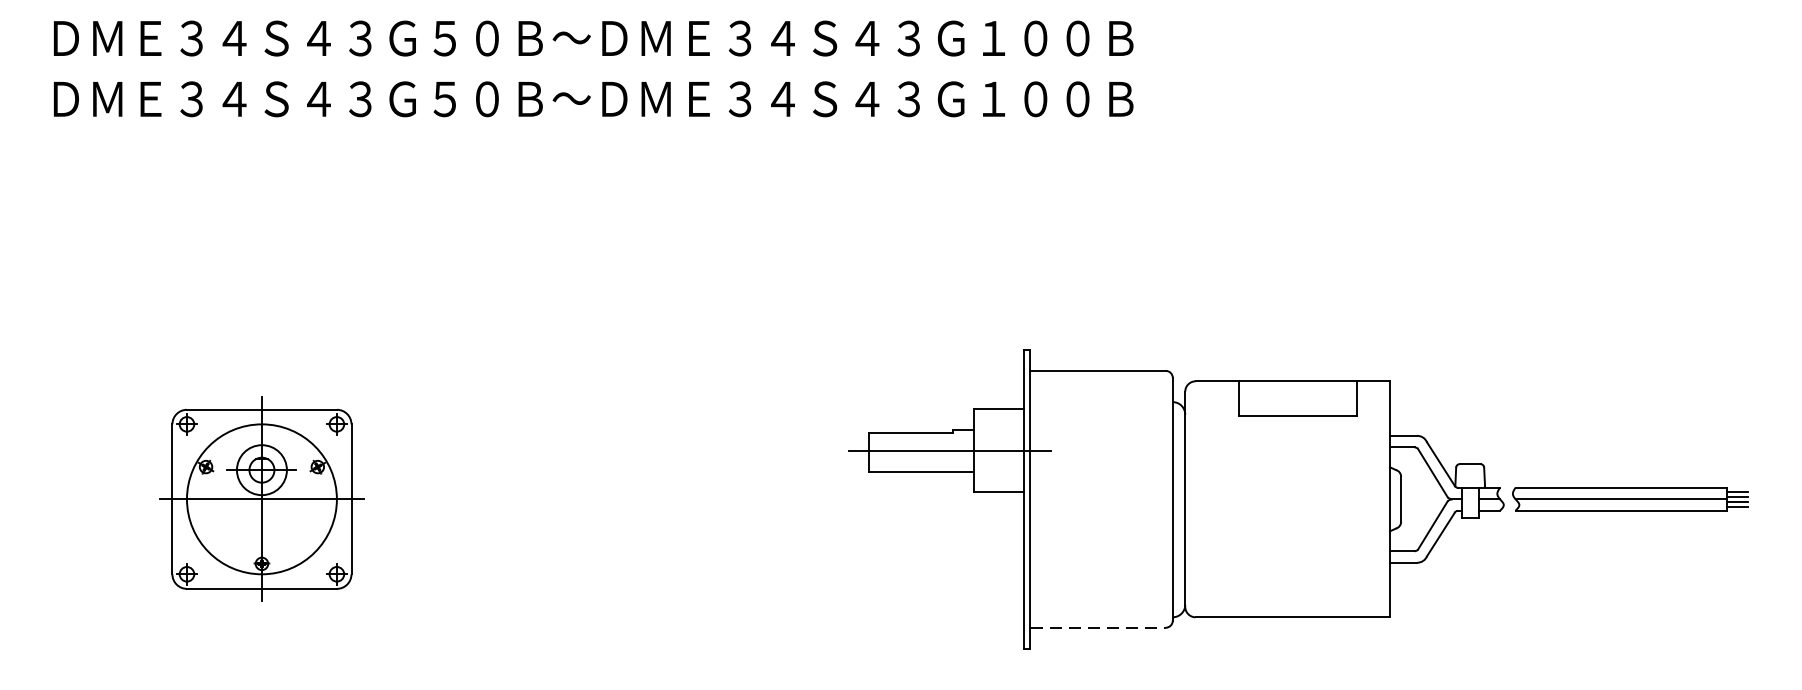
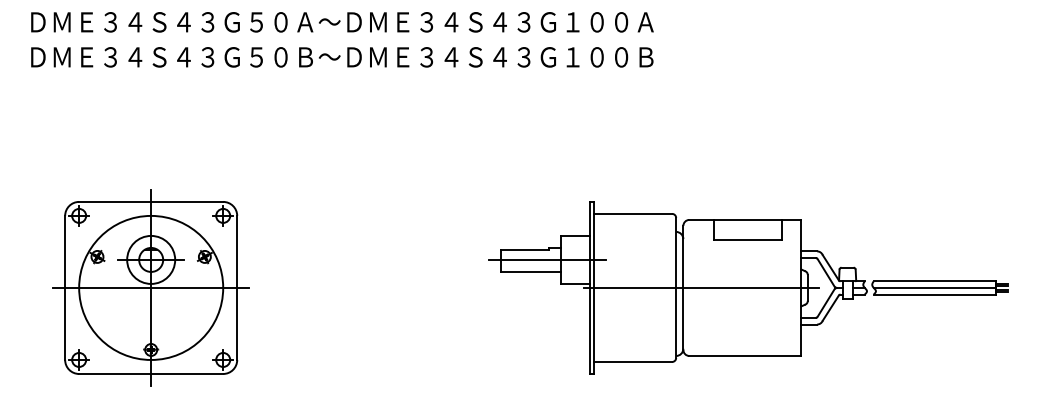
text: (824, 38) -> (475, 22), ＤＭＥ３４Ｓ４３Ｇ５０Ｂ～ＤＭＥ３４Ｓ４３Ｇ１００Ｂ -> ＤＭＥ３４Ｓ４３Ｇ５０Ａ～ＤＭＥ３４Ｓ４３Ｇ１００Ａ
part: (260, 498) -> (150, 287), size x1.67
line: (1216, 498) -> (701, 287), added
line: (1098, 626) -> (633, 361), dashed -> solid

